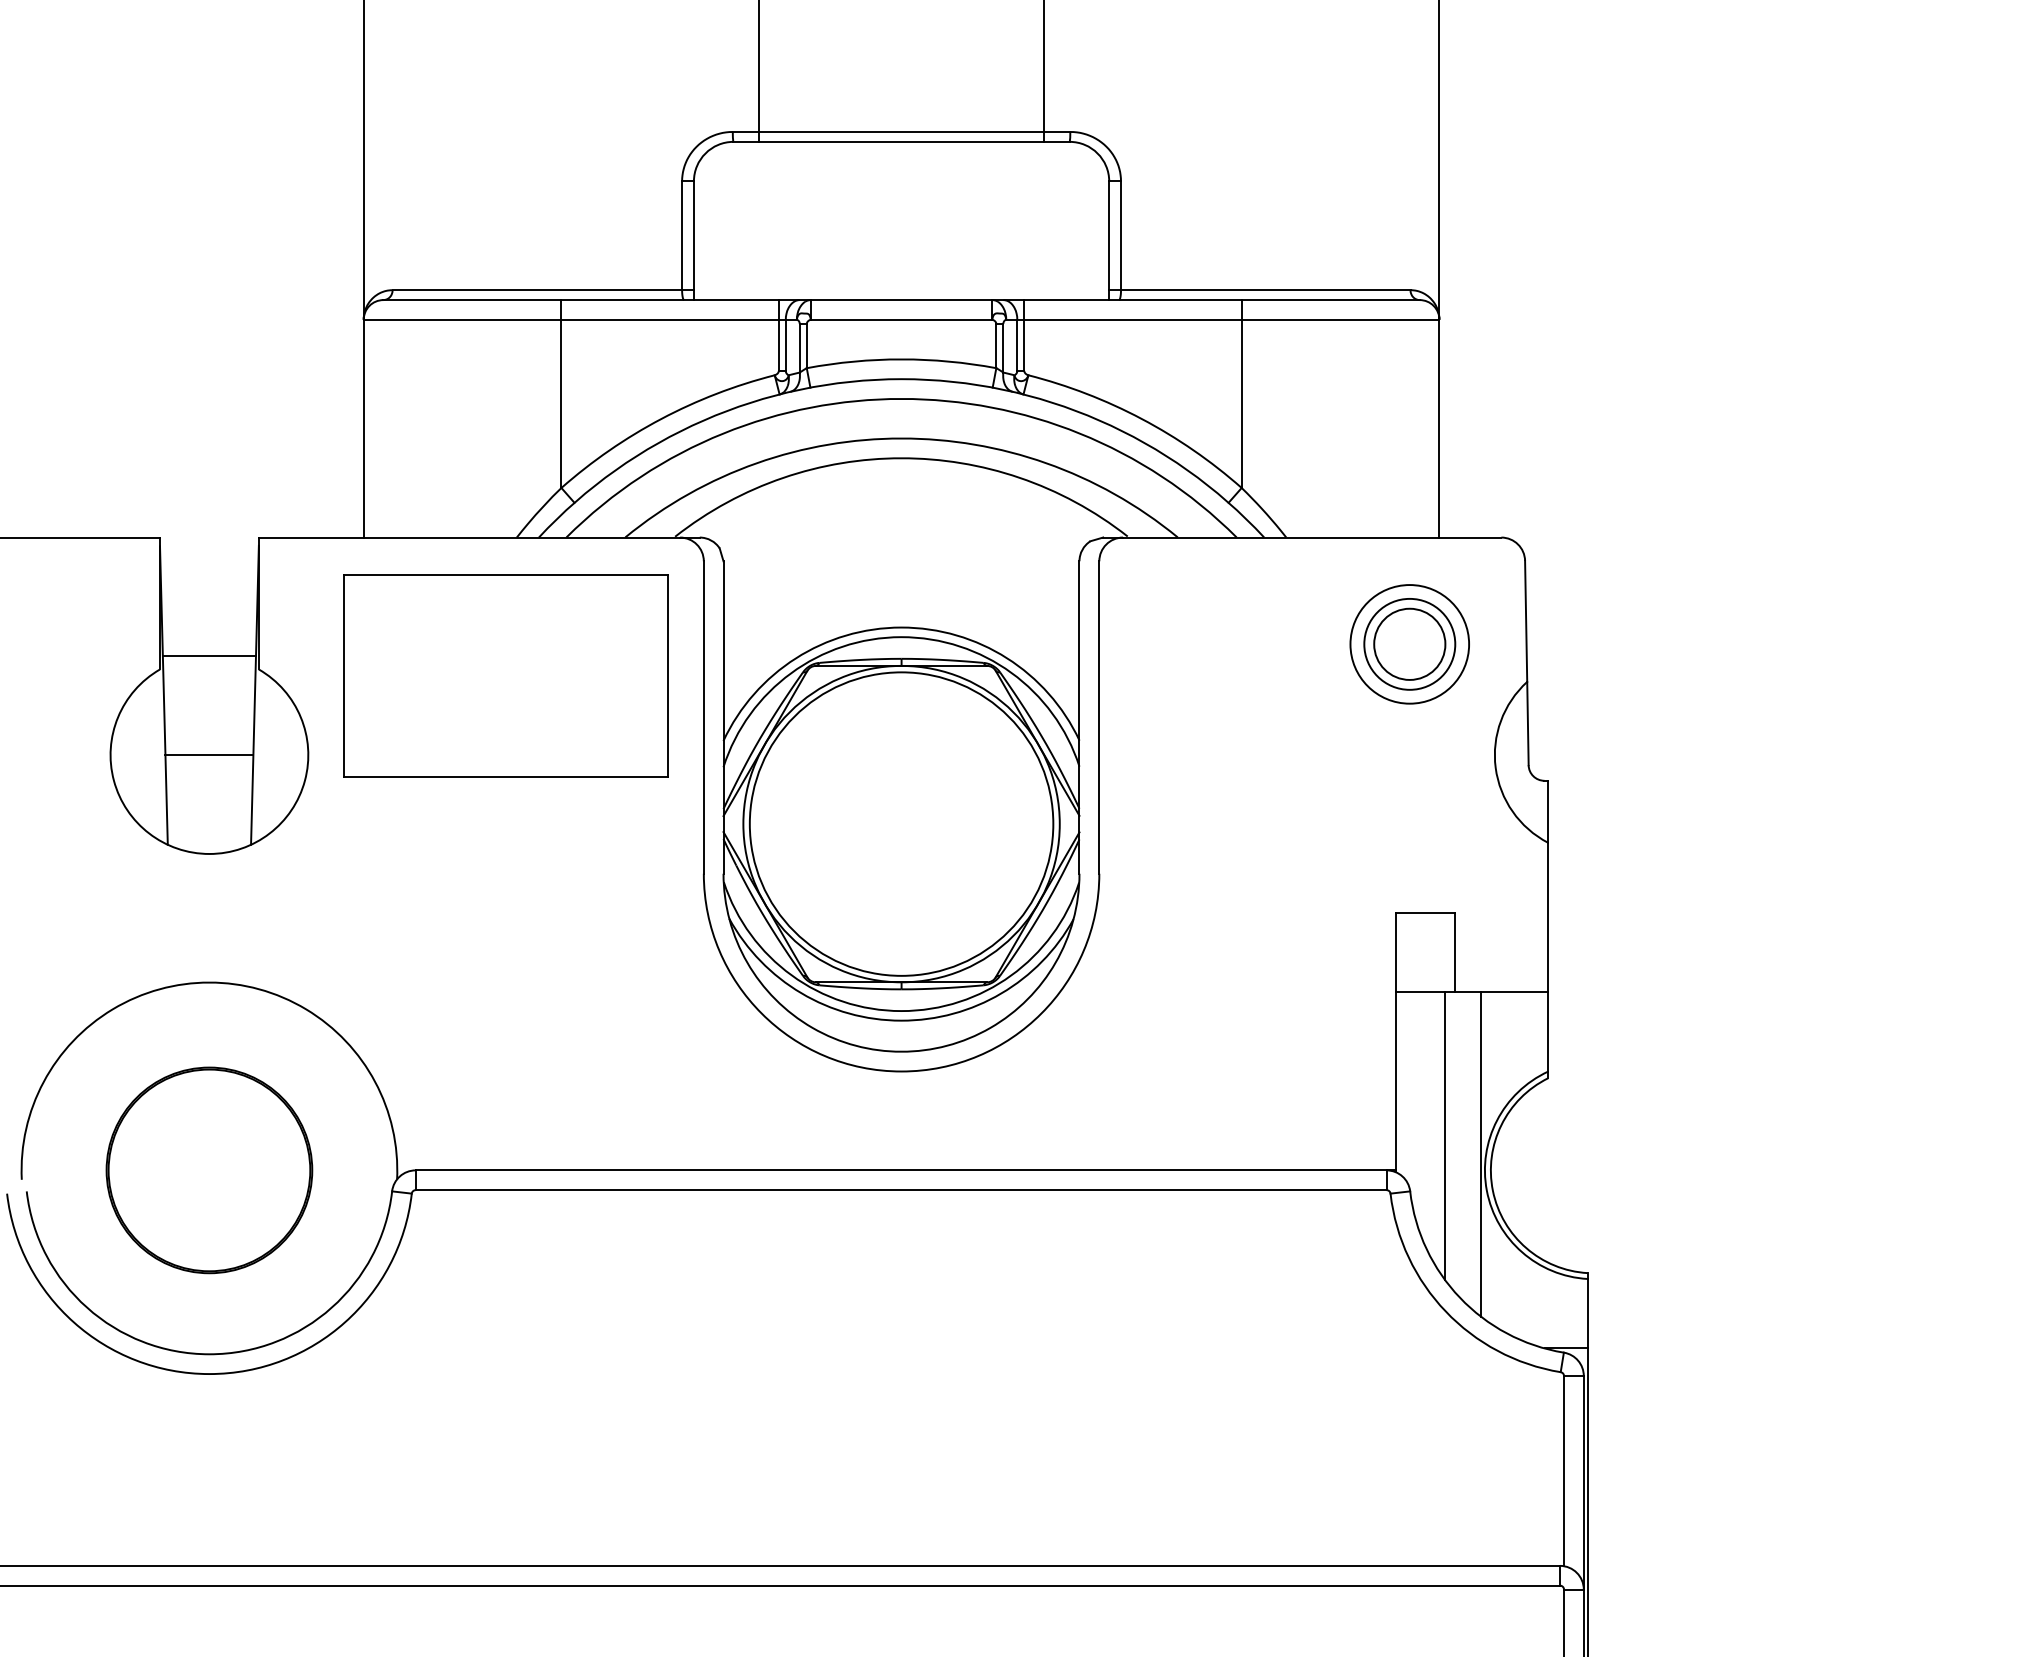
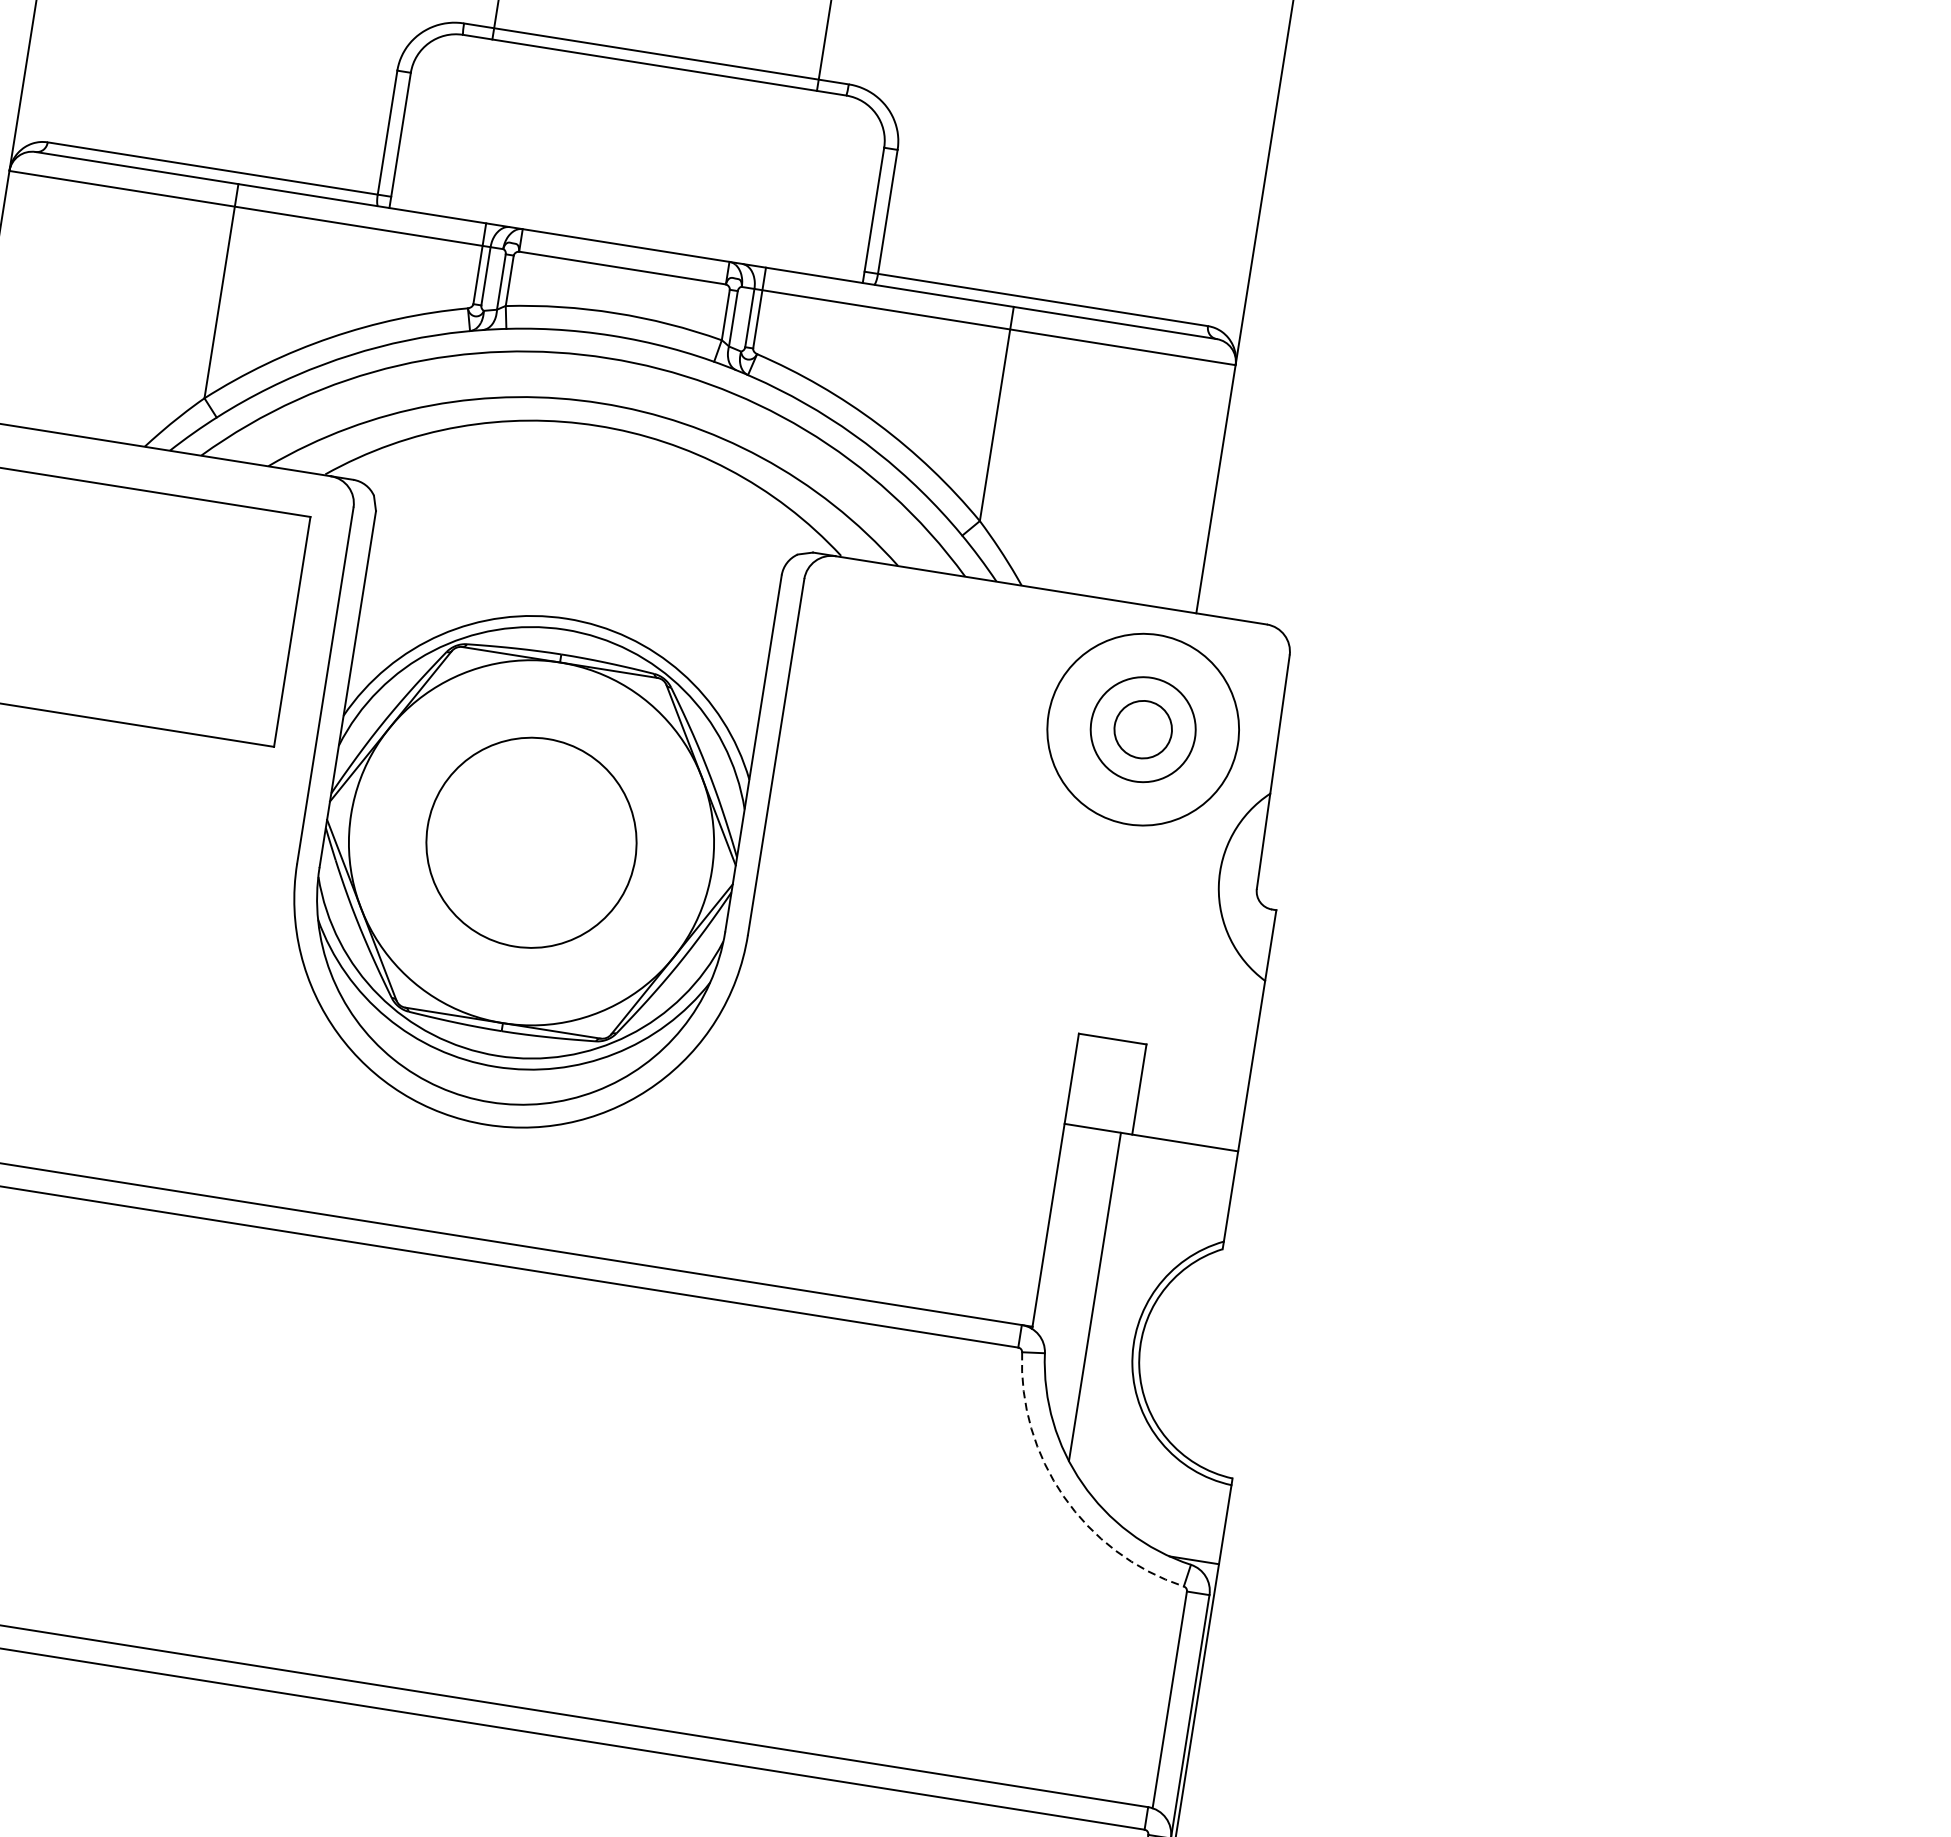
circle: (1409, 643) -> (1143, 728), size x0.7
circle: (1409, 644) -> (1142, 729), size x1.4
circle: (901, 823) -> (531, 842), size x0.6
line: (1480, 1154) -> (1131, 1323), removed
arc: (1445, 1311) -> (1063, 1496), solid -> dashed

